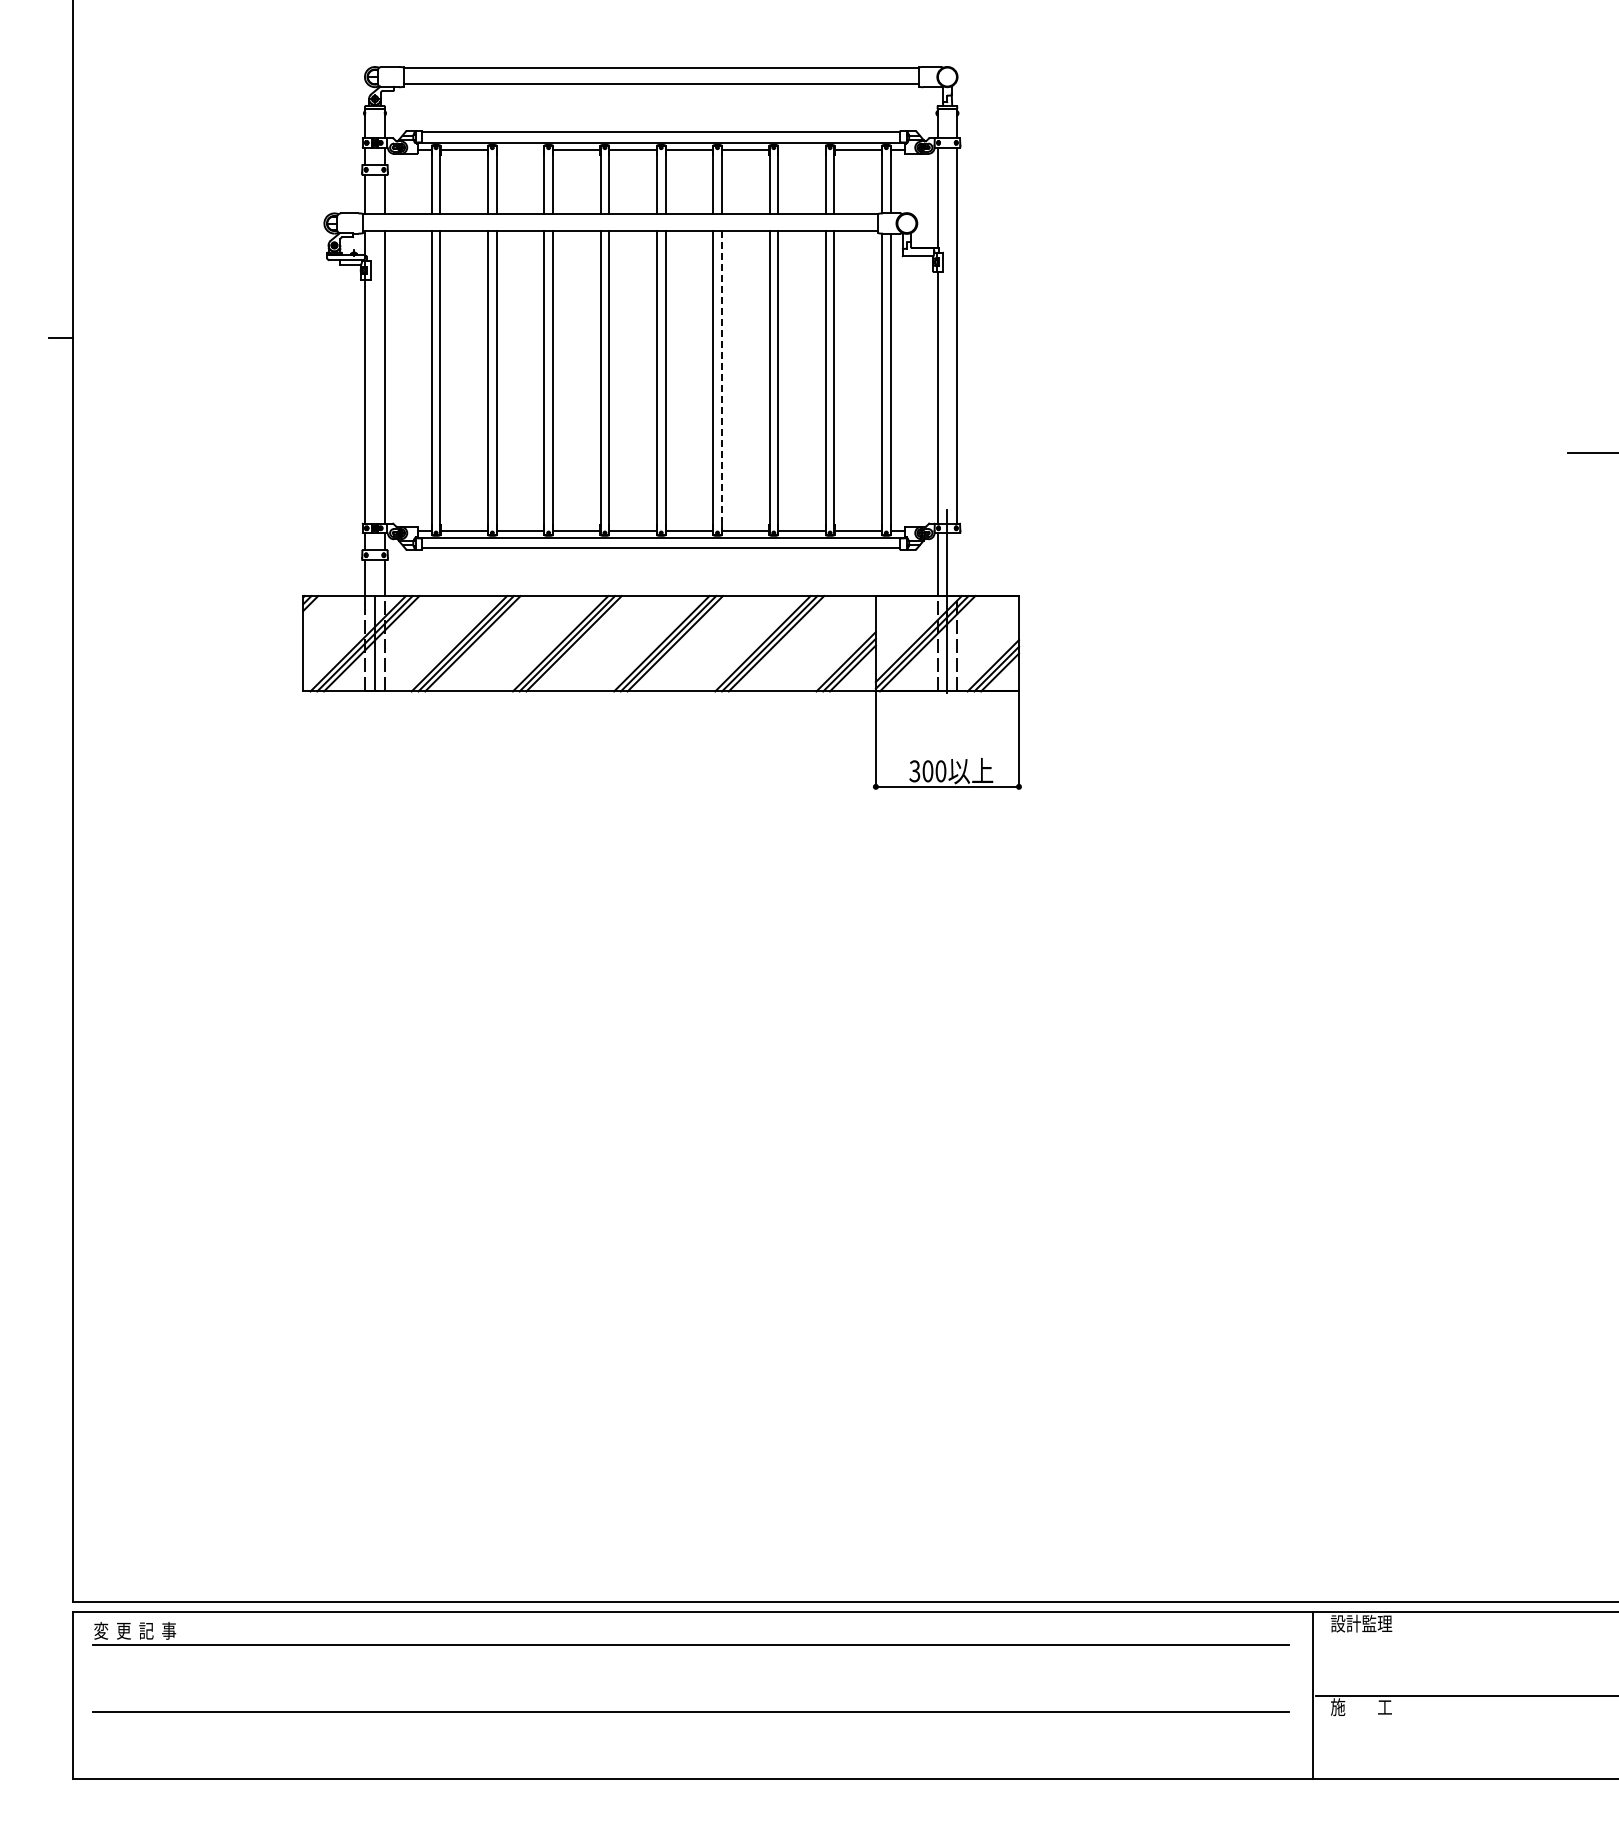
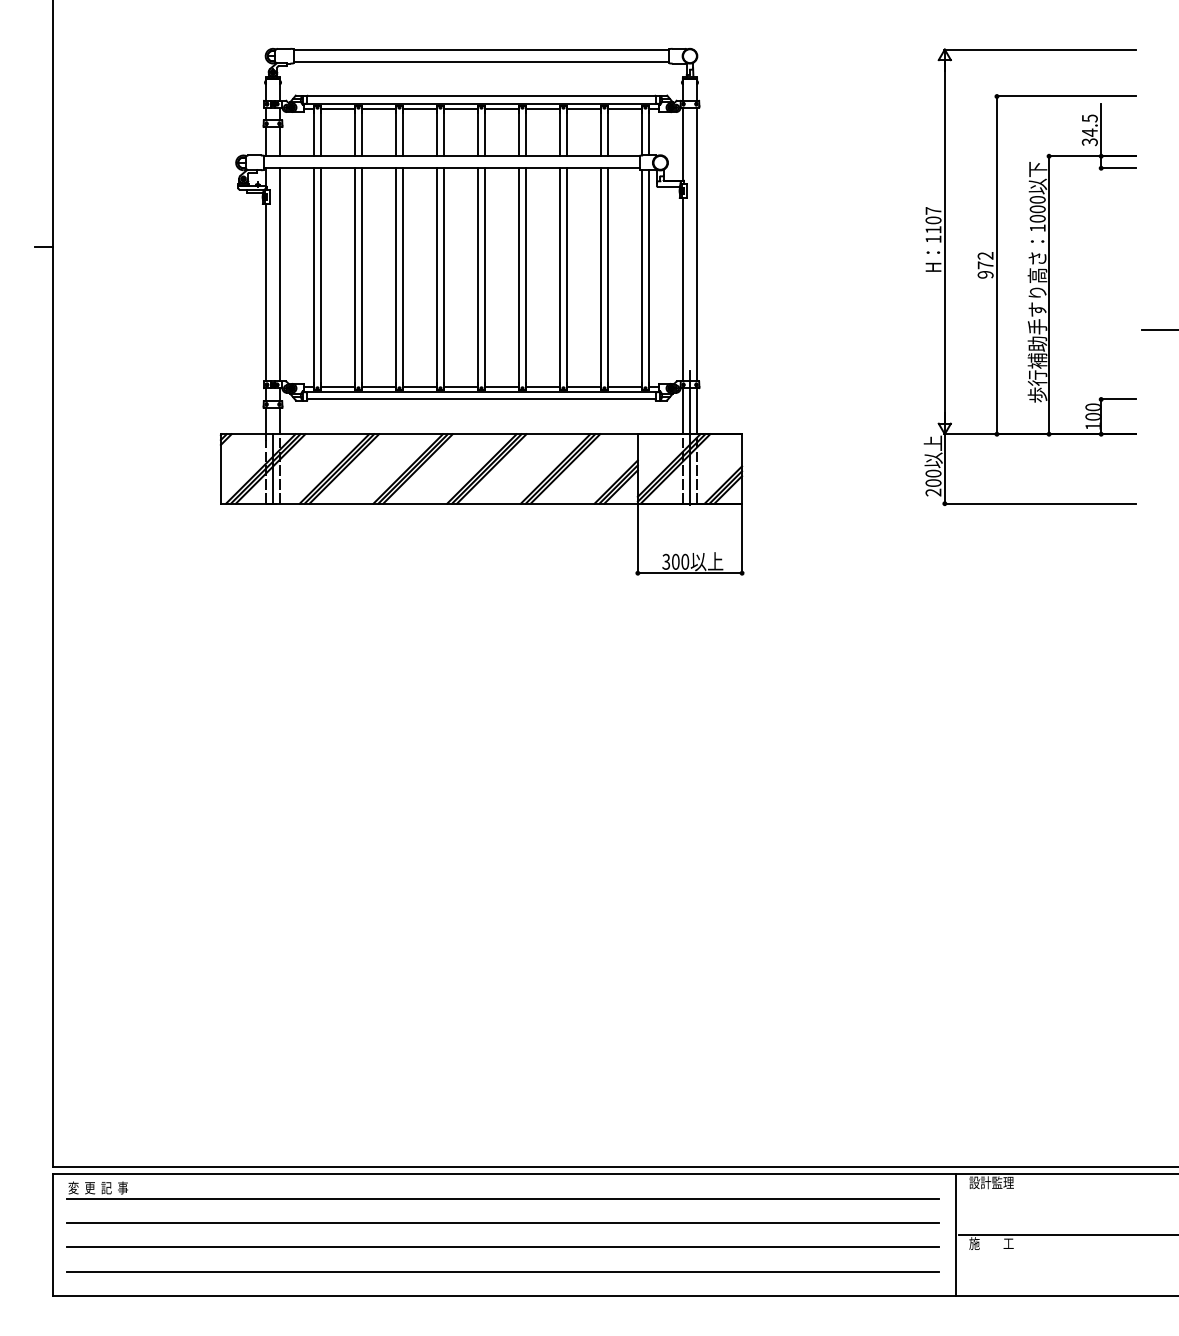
line: (520, 150) -> (378, 109), added
line: (801, 150) -> (583, 109), added
part: (1414, 380) -> (1030, 277), added
line: (721, 382) -> (525, 278), dashed -> solid
line: (957, 564) -> (697, 411), added
line: (690, 1678) -> (502, 1222), added
line: (690, 1745) -> (502, 1271), added

